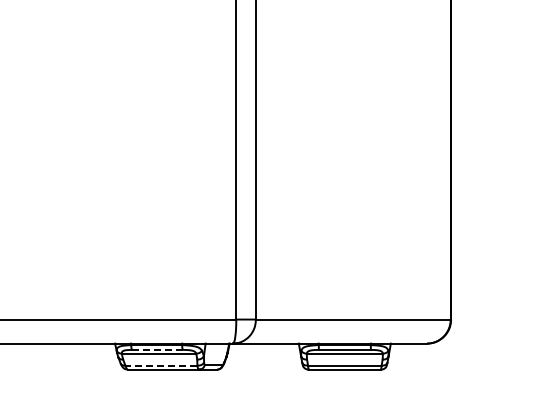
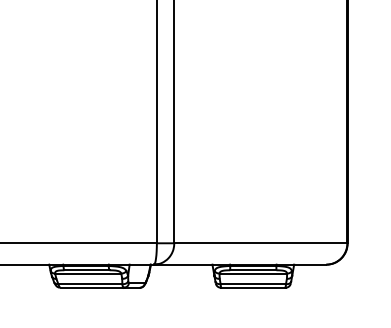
line: (158, 349) -> (87, 269), dashed -> solid
line: (160, 365) -> (89, 284), dashed -> solid

